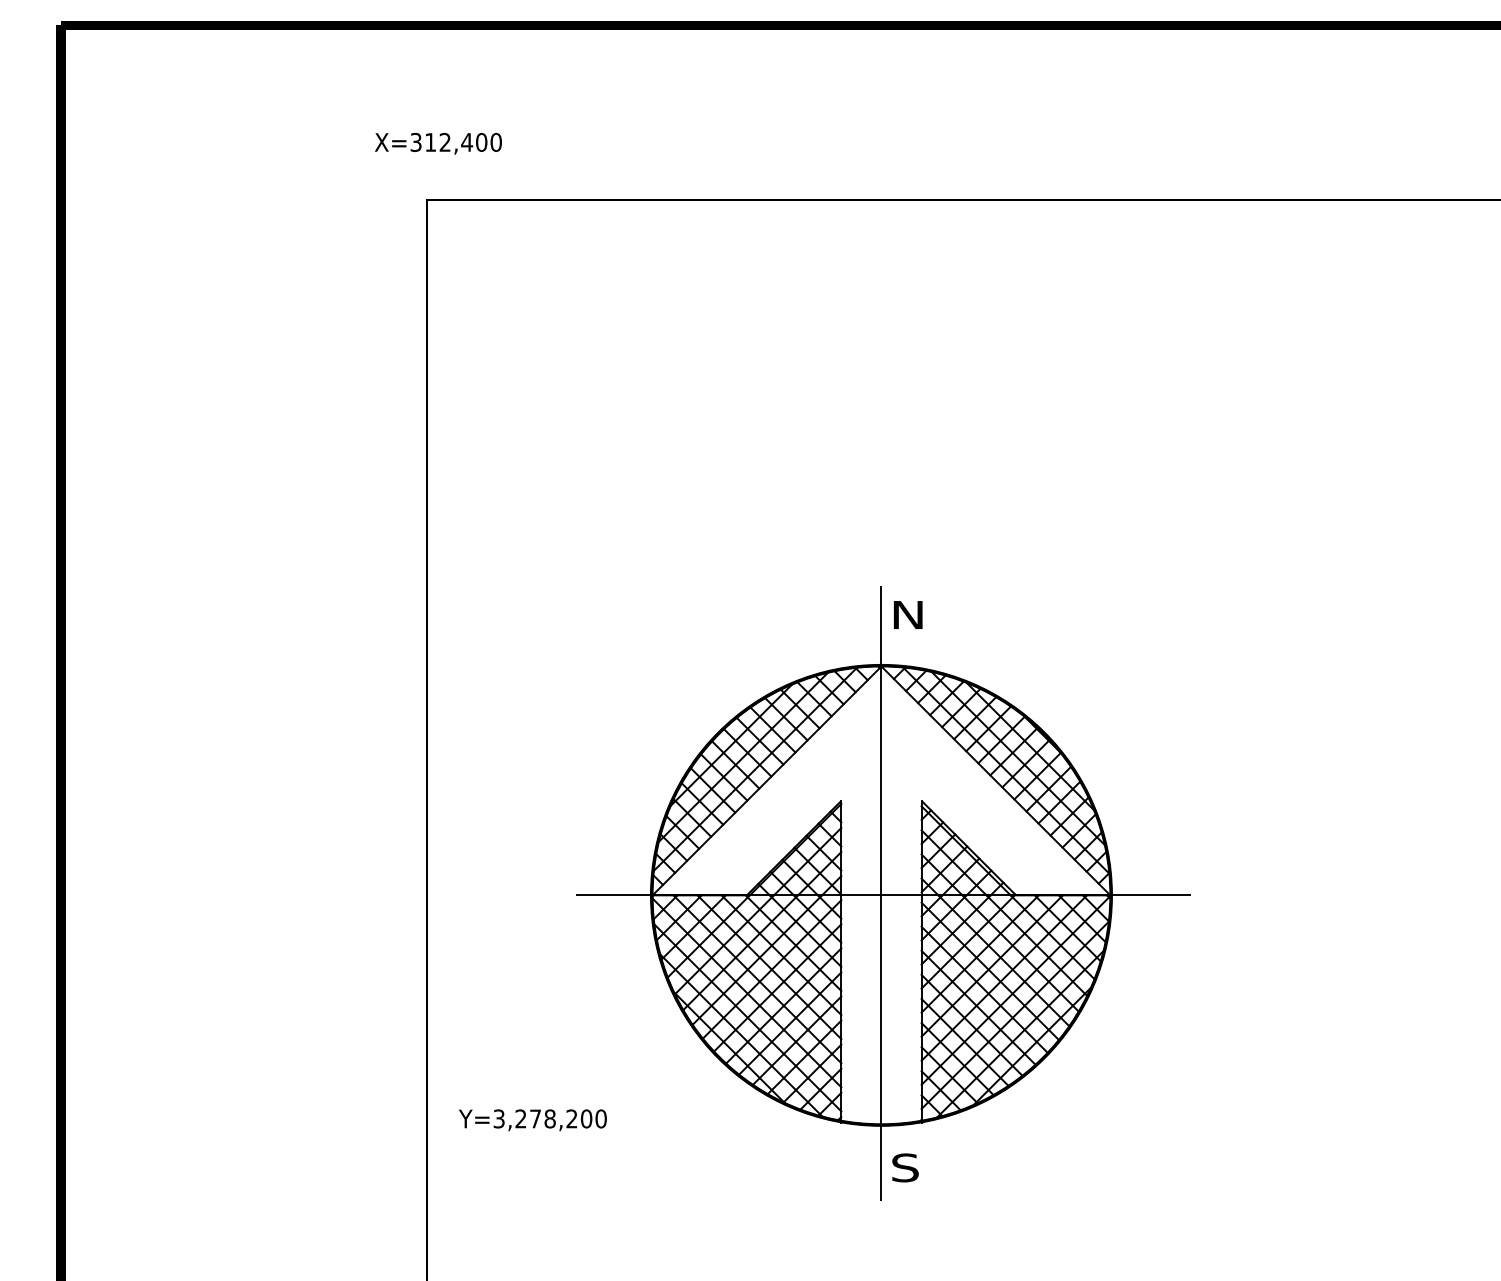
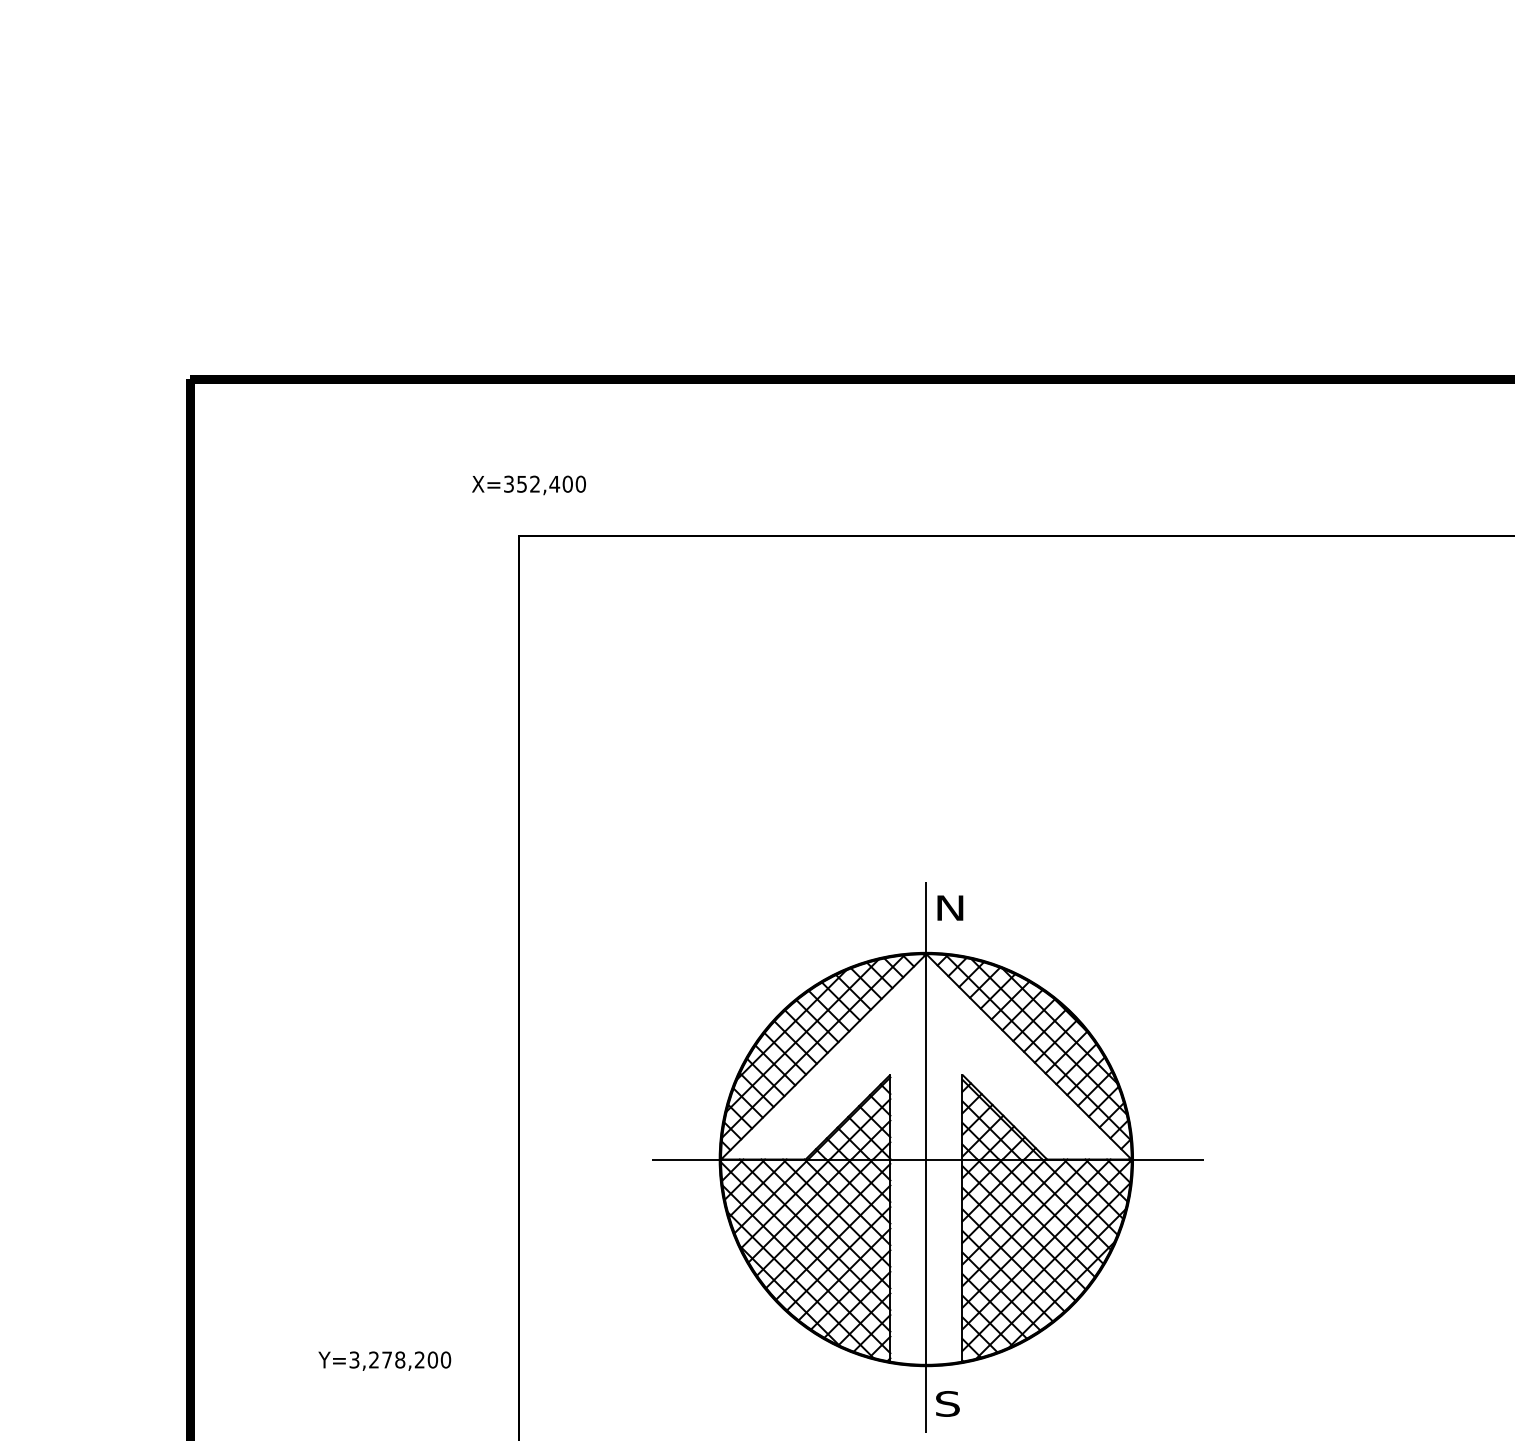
text: (430, 142) -> (521, 484), X=312,400 -> X=352,400
text: (532, 1119) -> (384, 1360), moved

